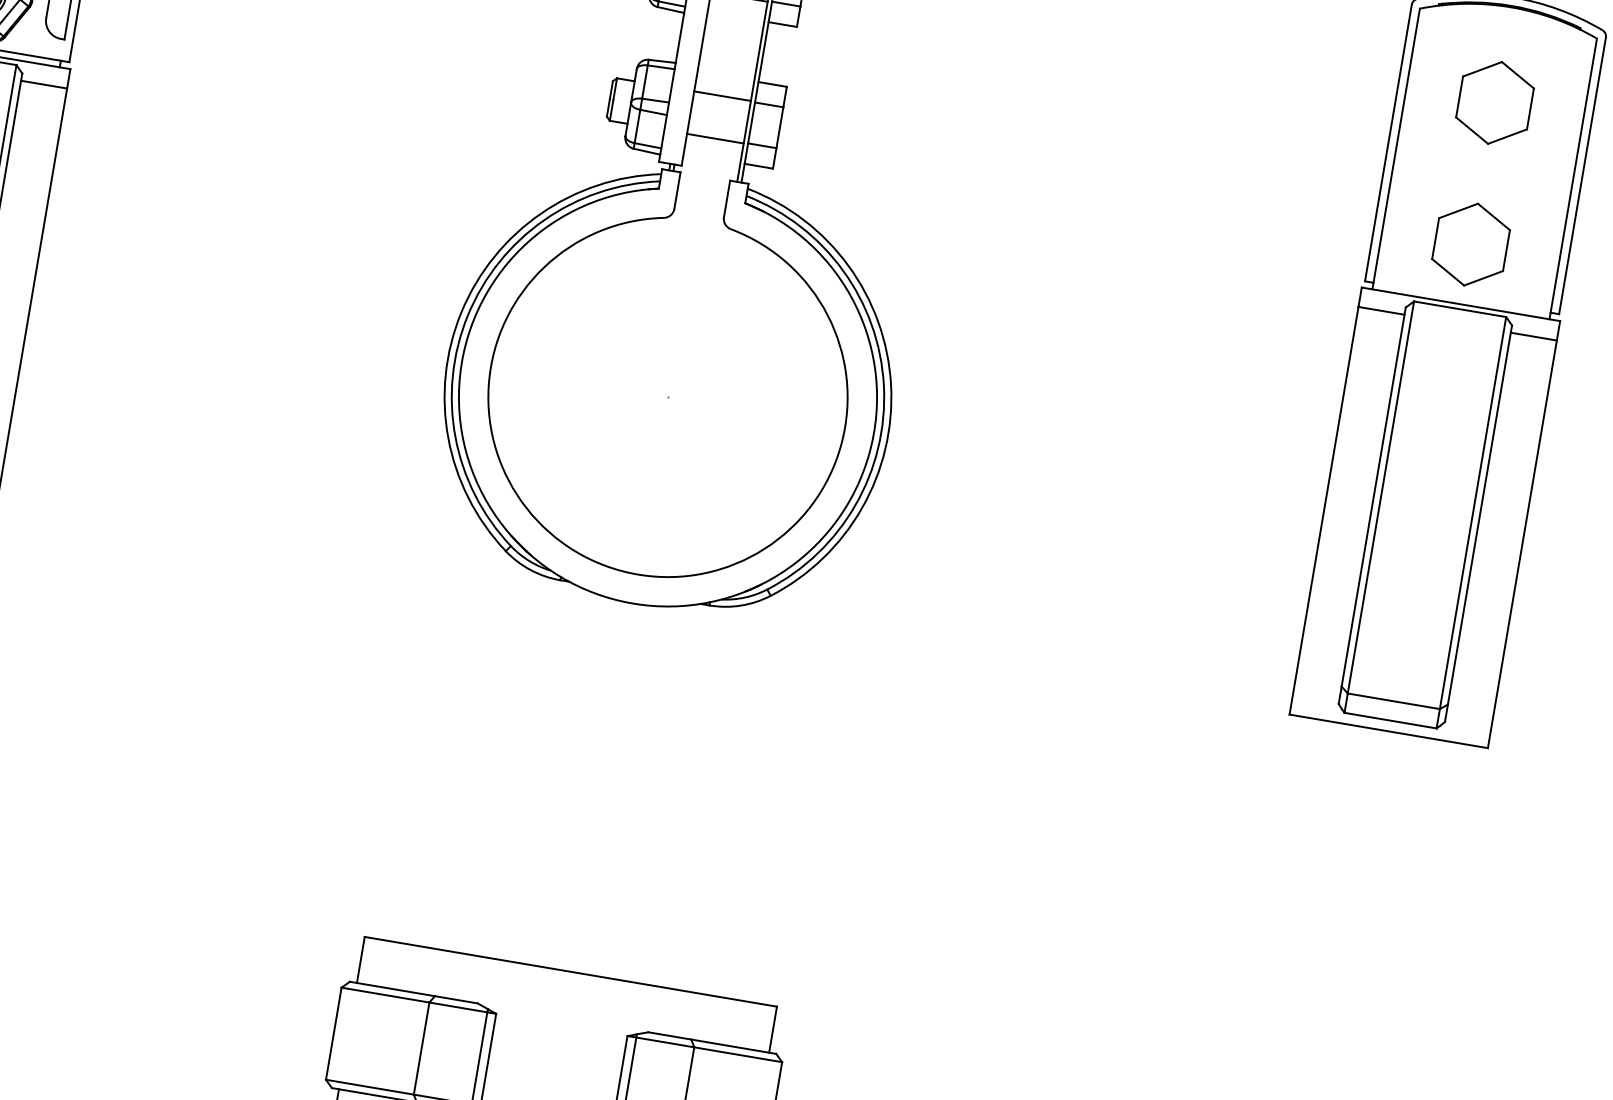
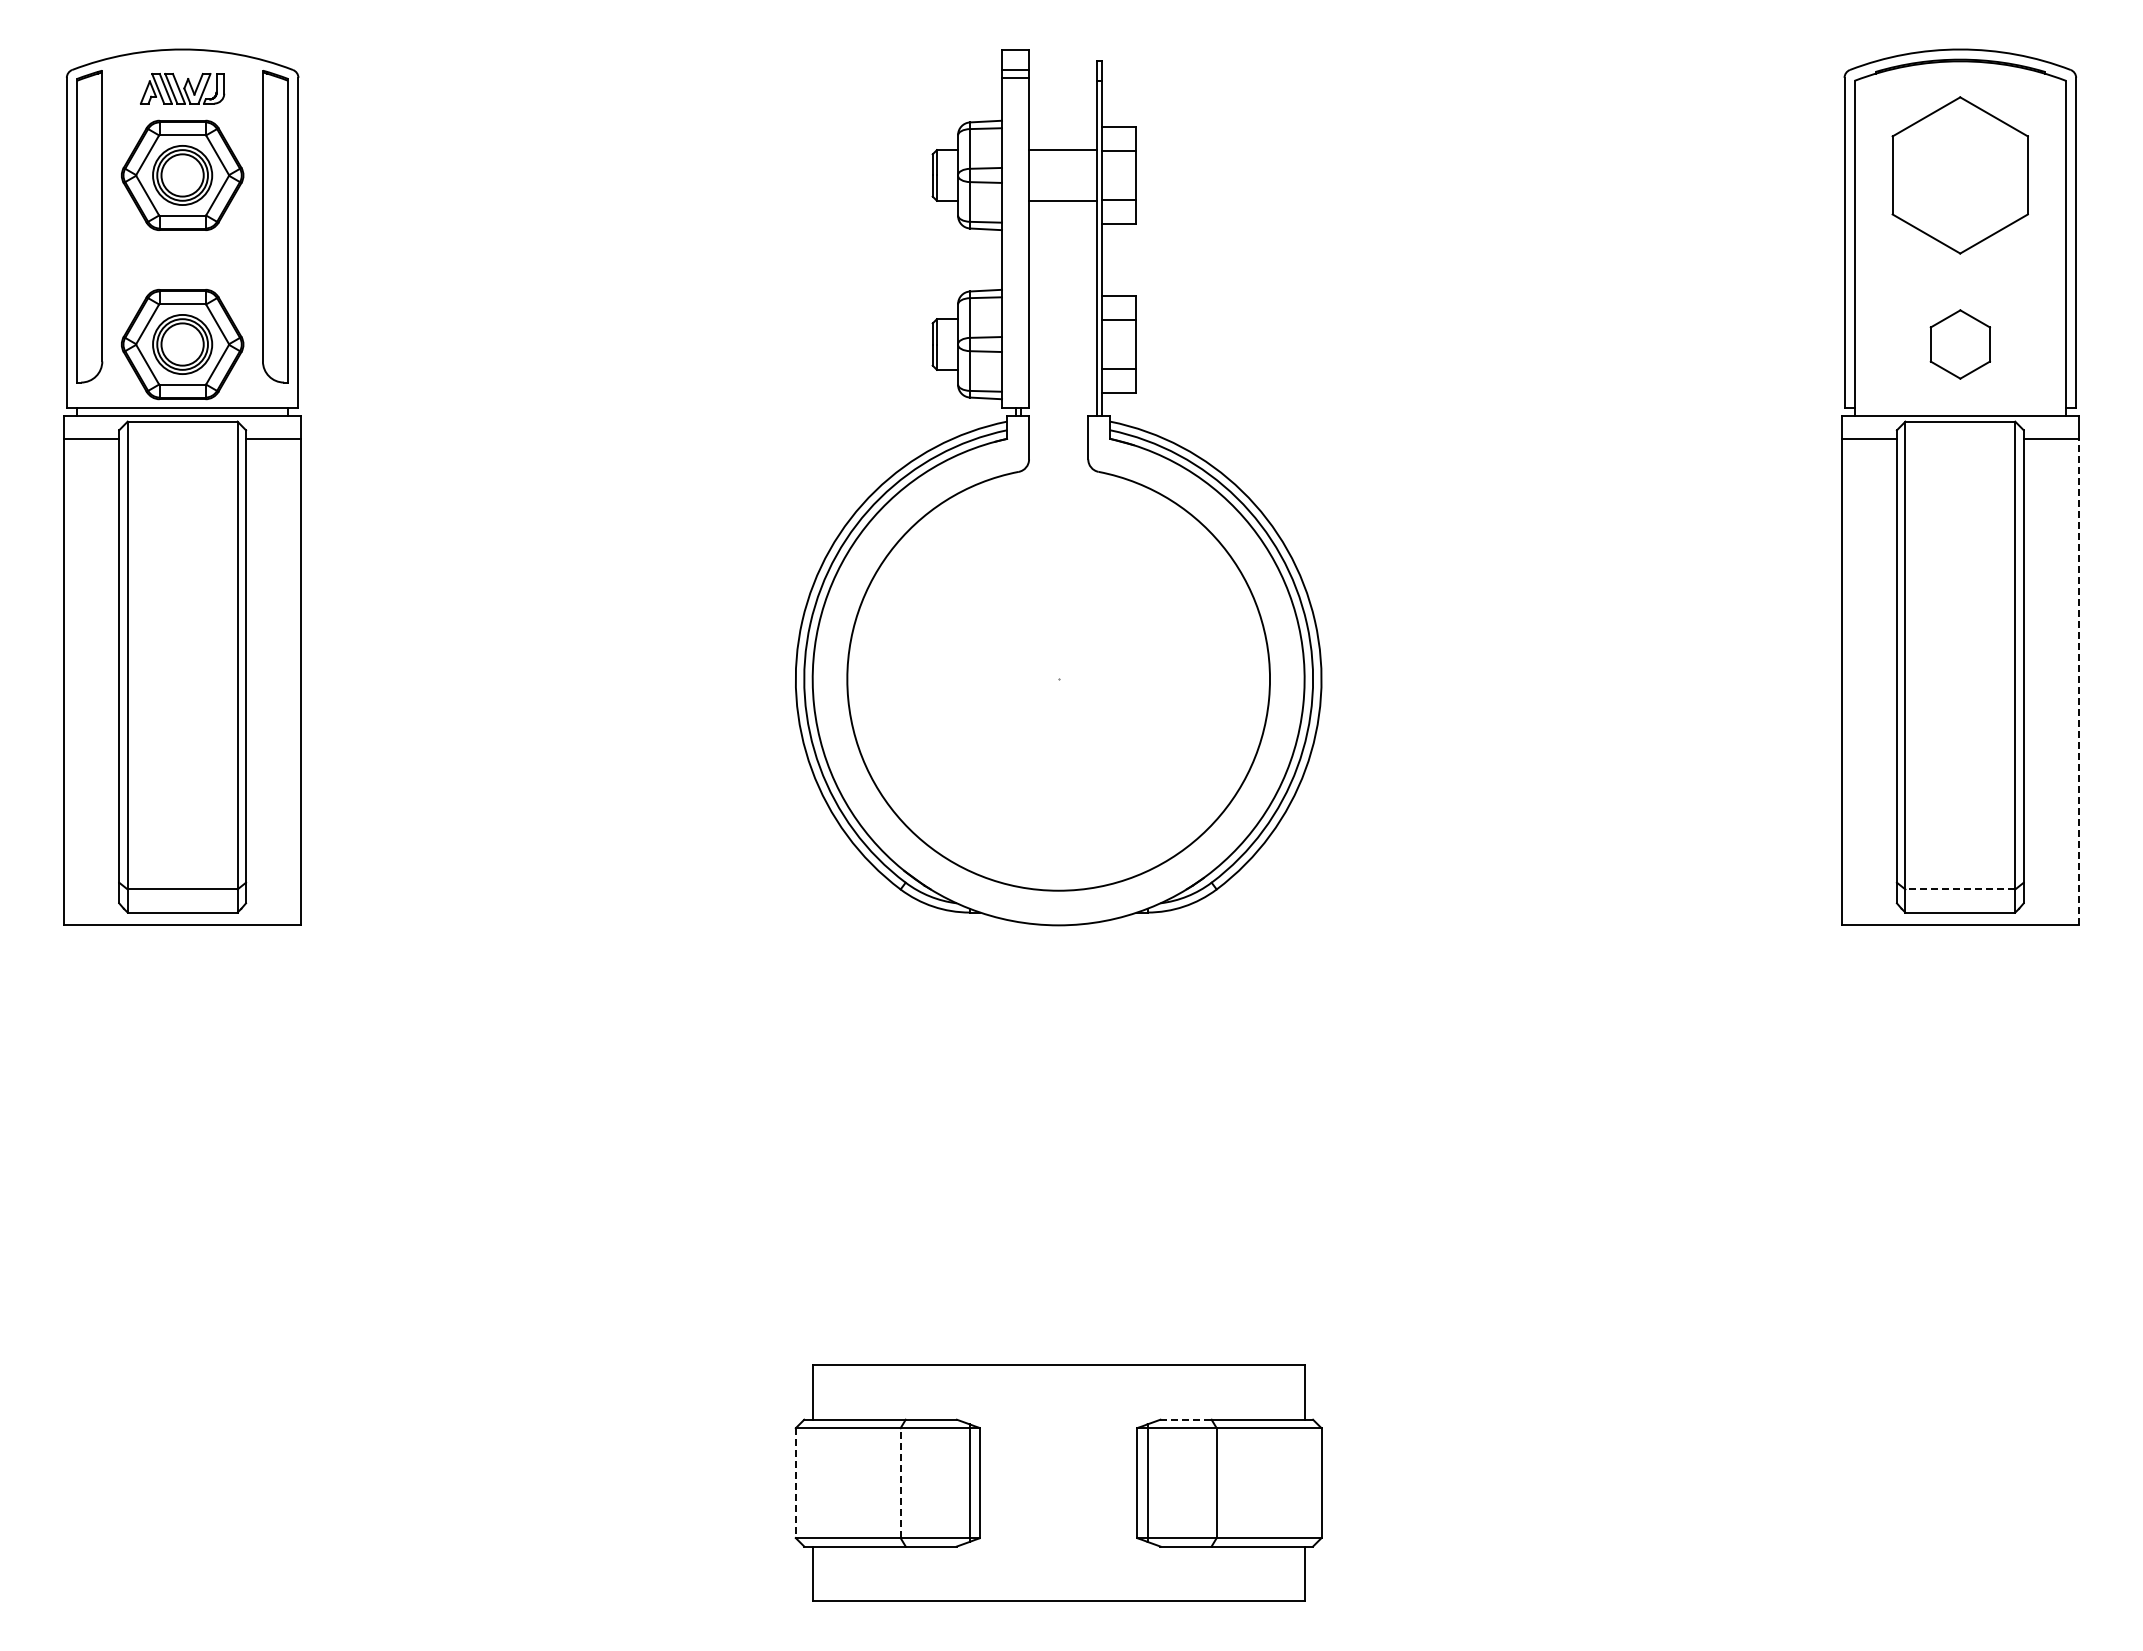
line: (722, 96) -> (1062, 319), removed
part: (1495, 103) -> (1960, 175), size x1.6
line: (715, 138) -> (1062, 369), removed
part: (1471, 244) -> (1960, 344), size x0.7
line: (1522, 543) -> (2078, 681), solid -> dashed
line: (1393, 701) -> (1960, 889), solid -> dashed
line: (333, 1033) -> (795, 1483), solid -> dashed
line: (670, 1035) -> (1186, 1419), solid -> dashed
line: (421, 1048) -> (900, 1483), solid -> dashed

